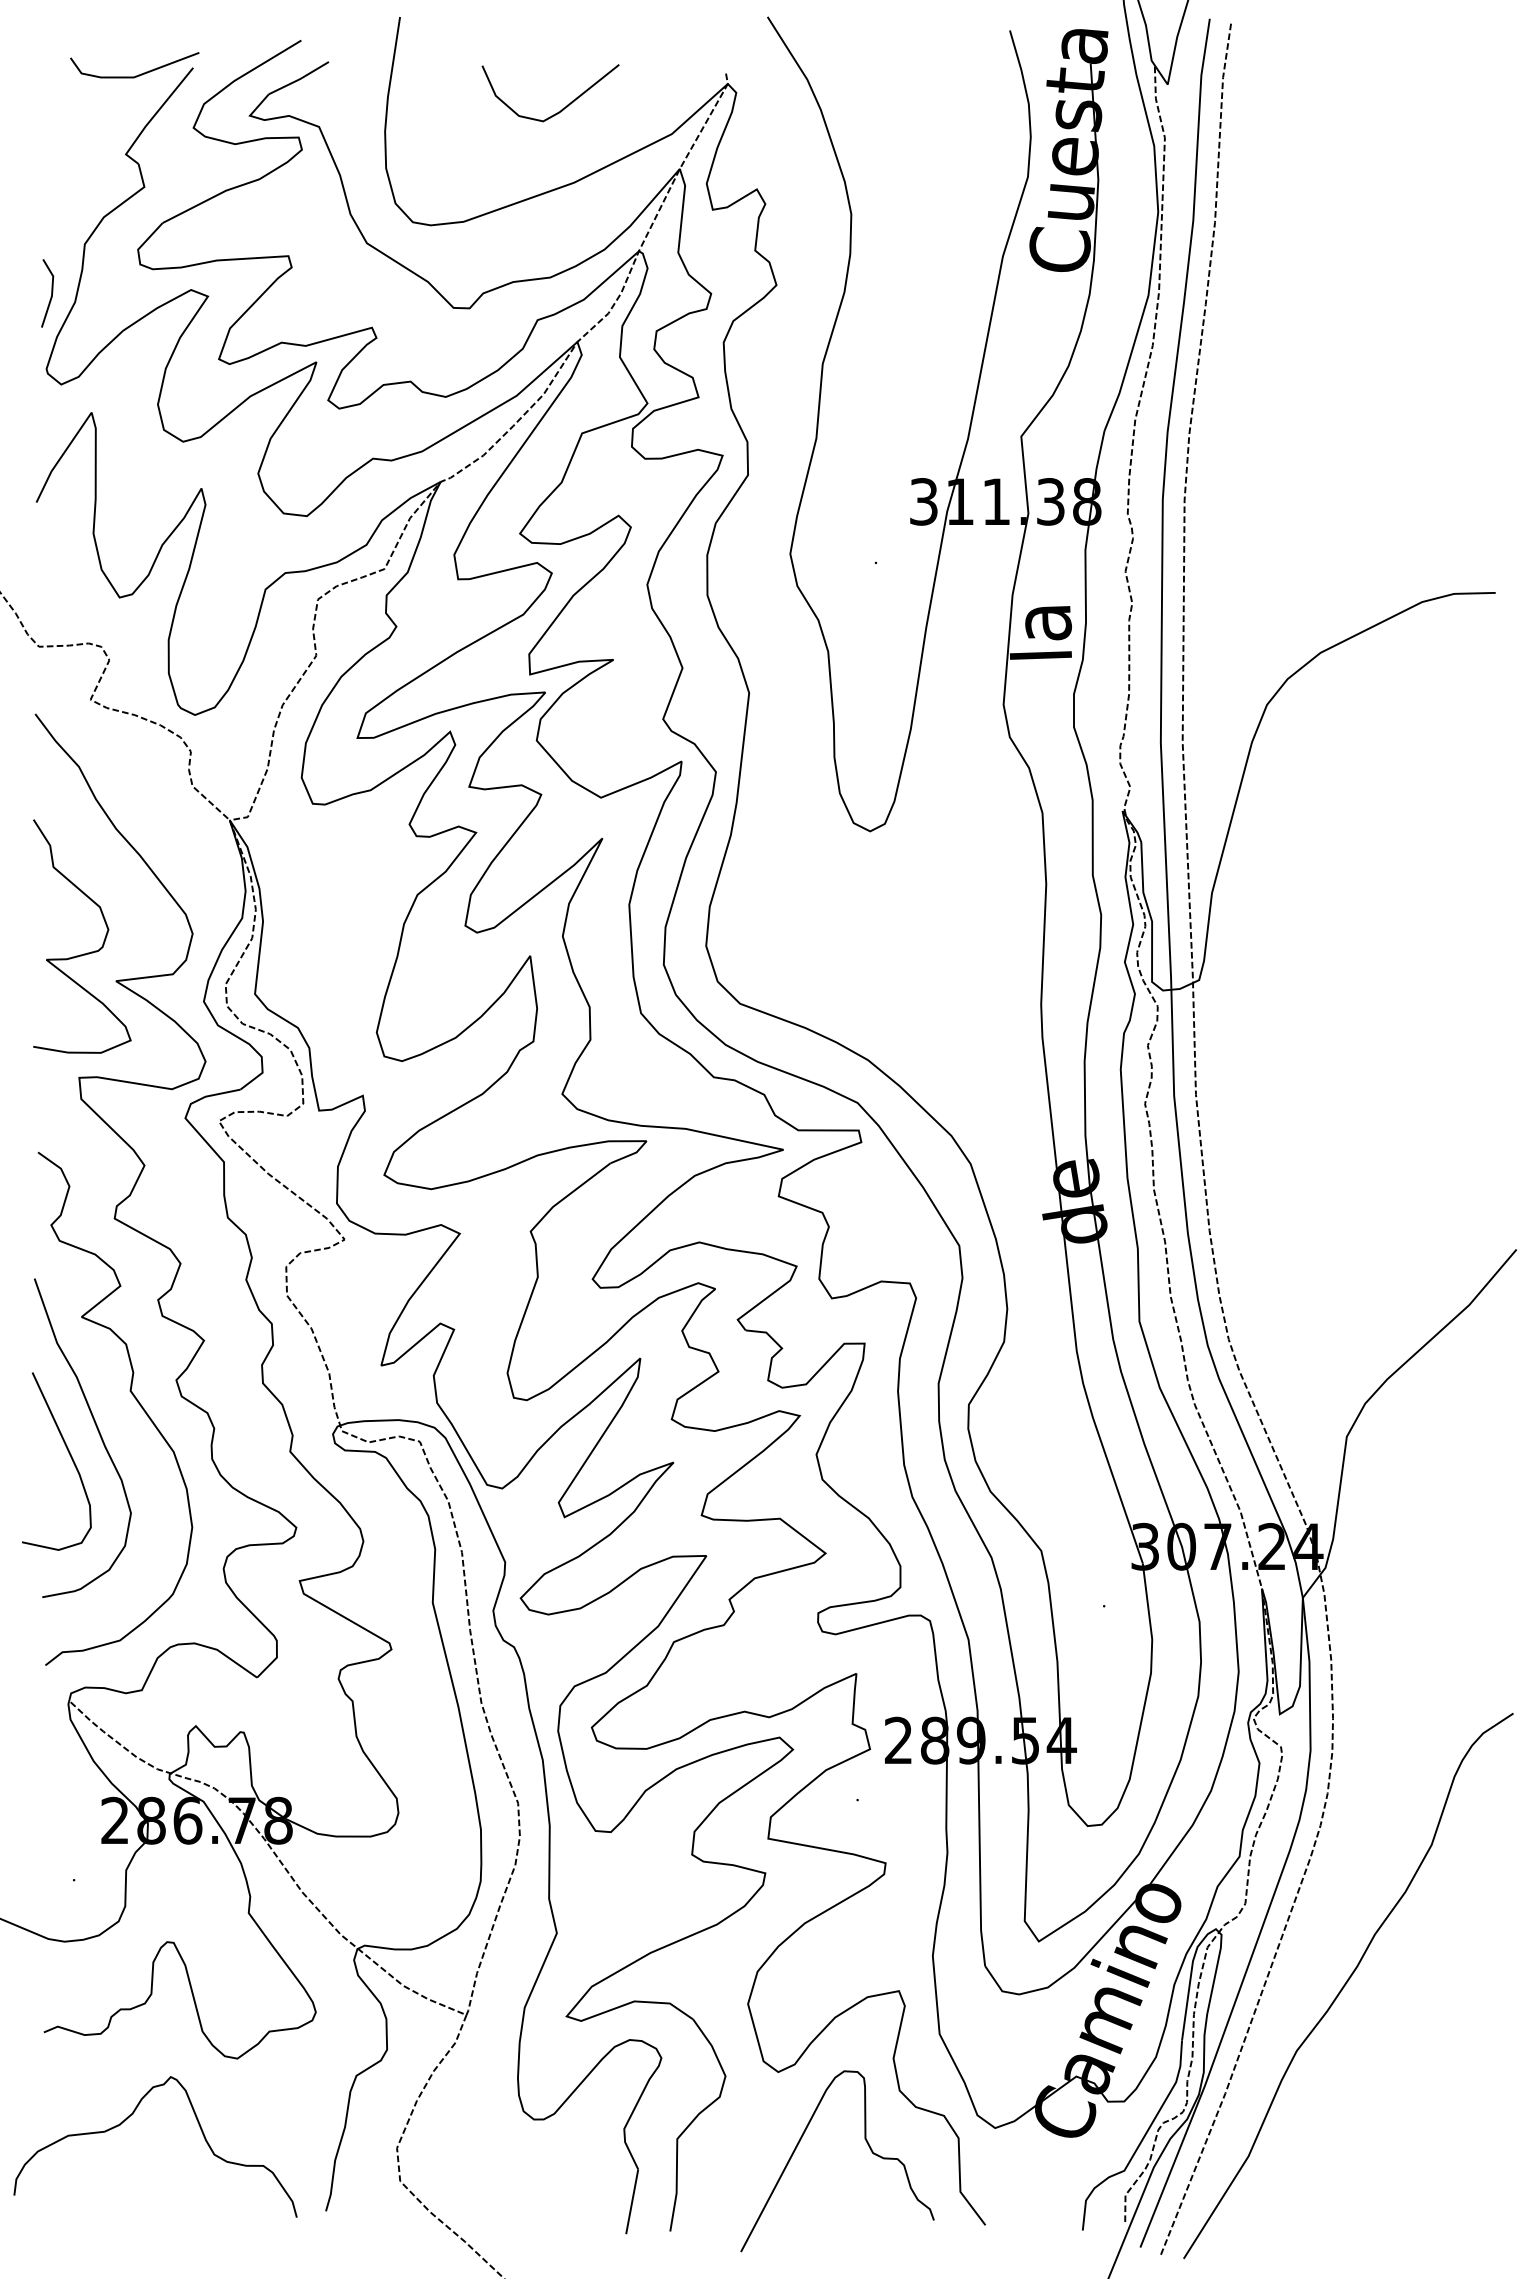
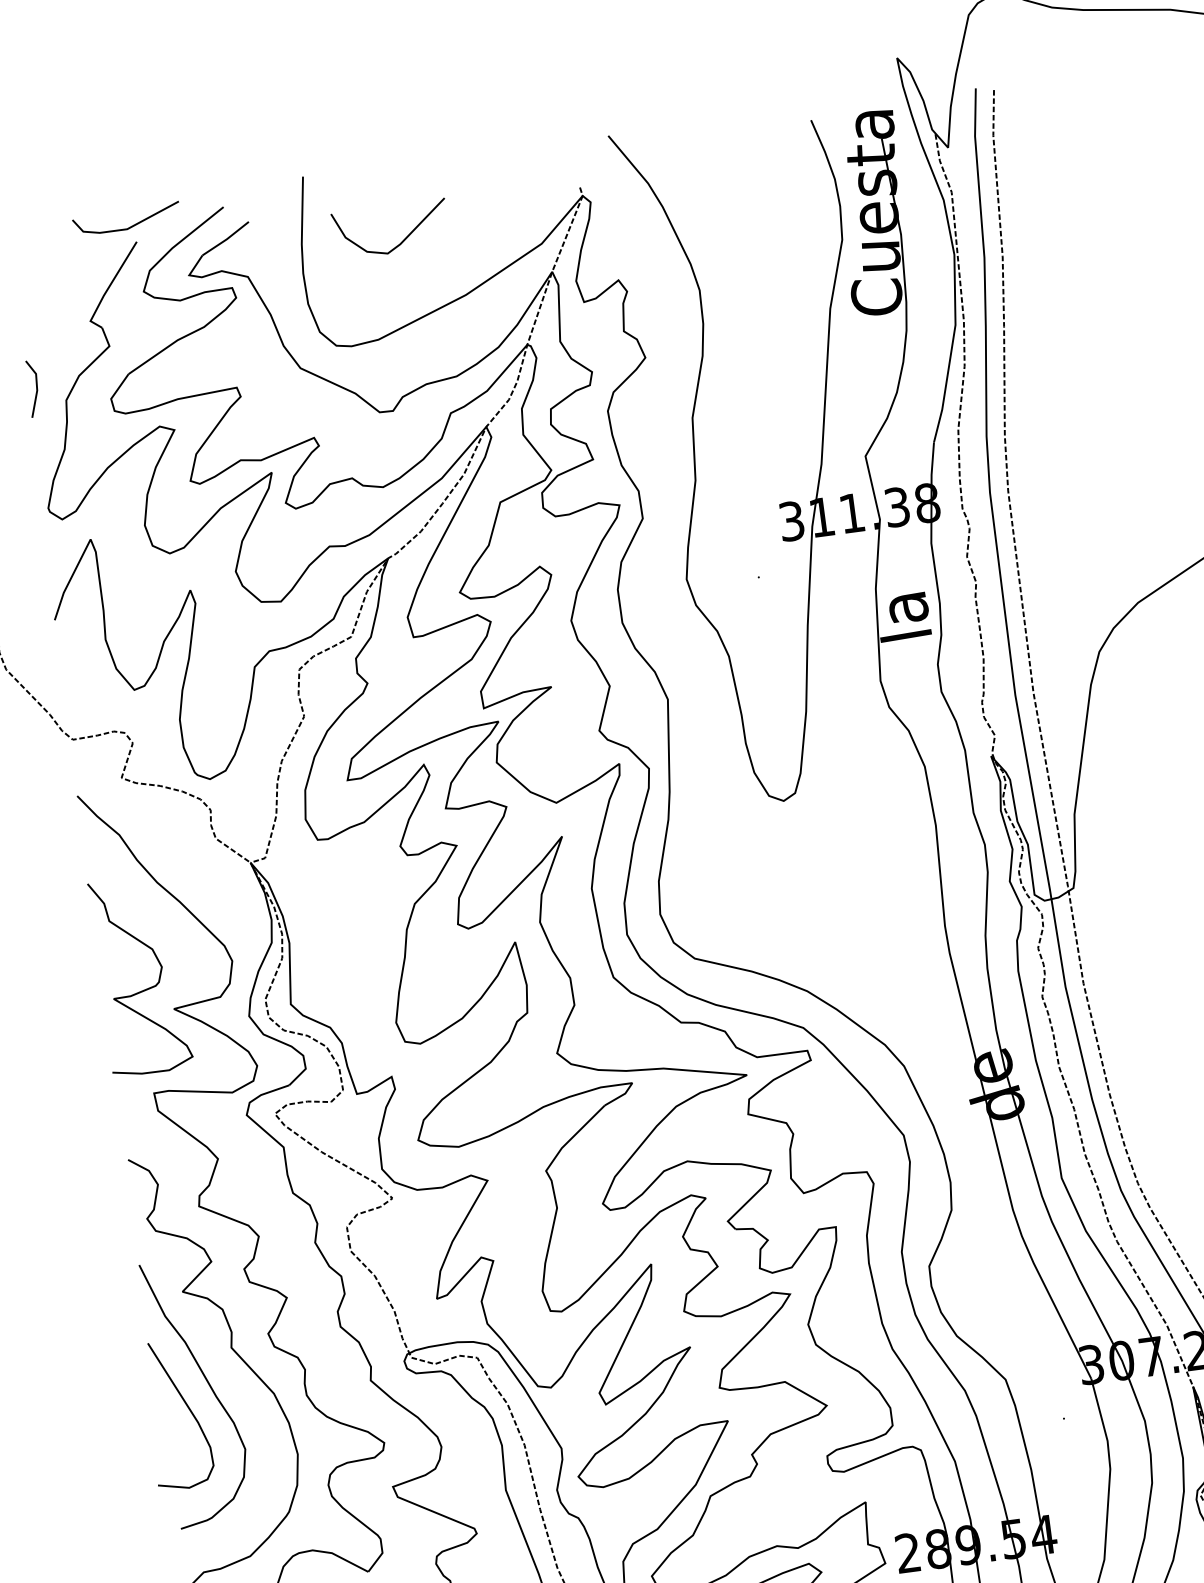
line: (138, 74) -> (130, 226), moved
curve: (562, 108) -> (402, 240), moved
line: (51, 293) -> (36, 388), moved

